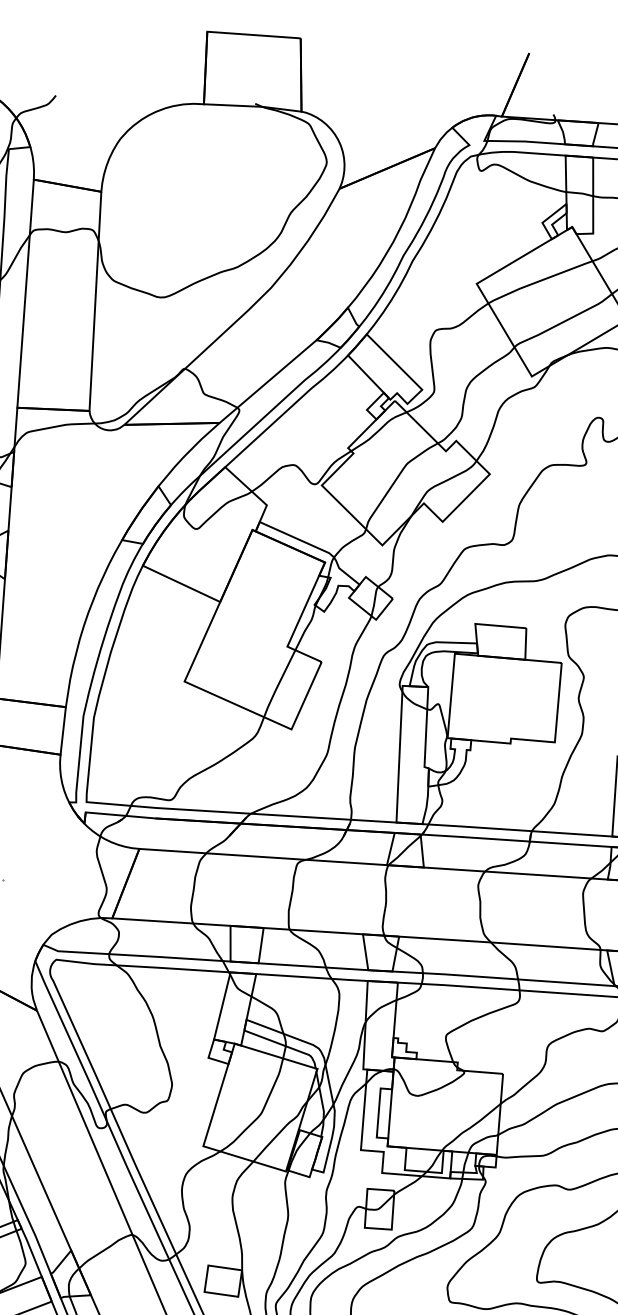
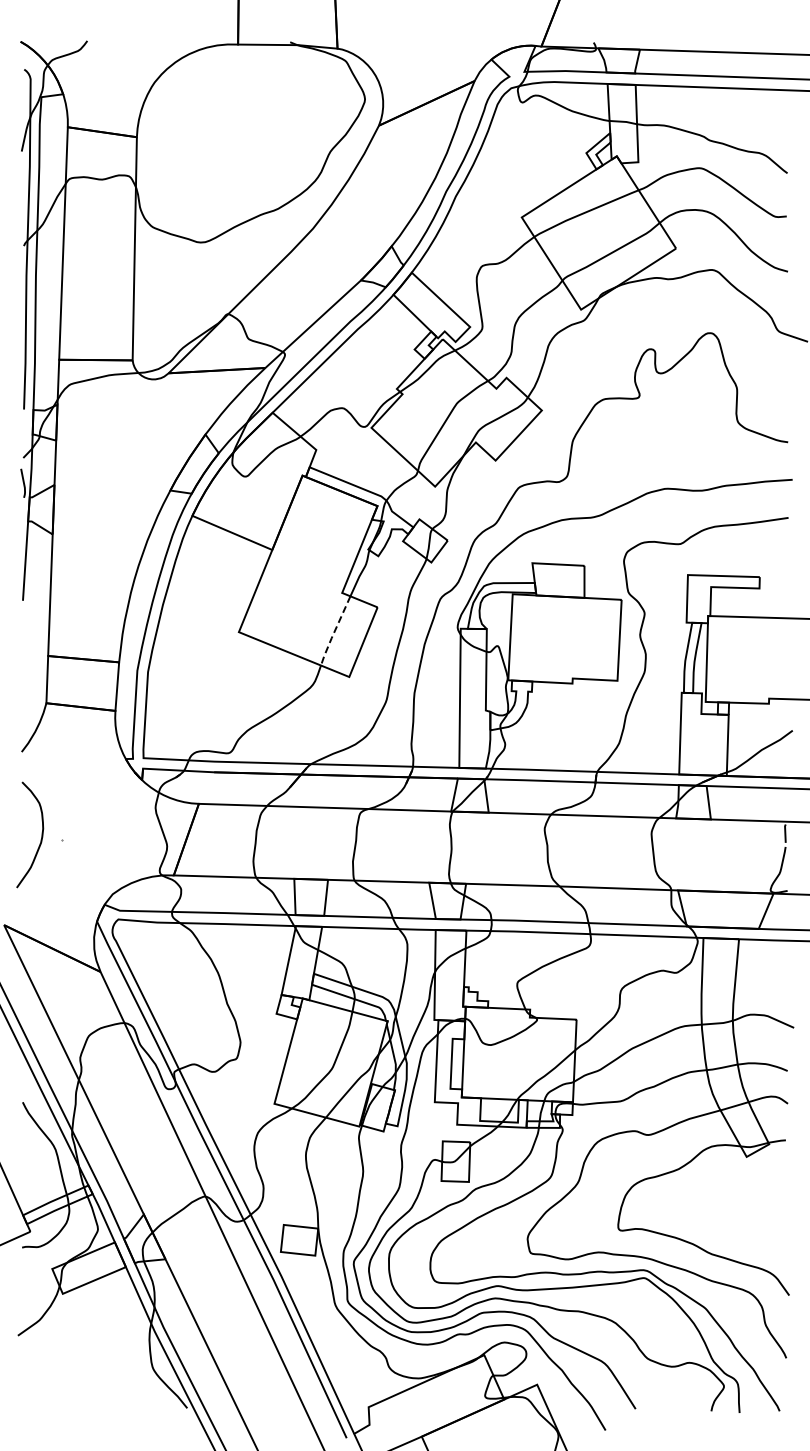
line: (278, 685) -> (334, 632), solid -> dashed

